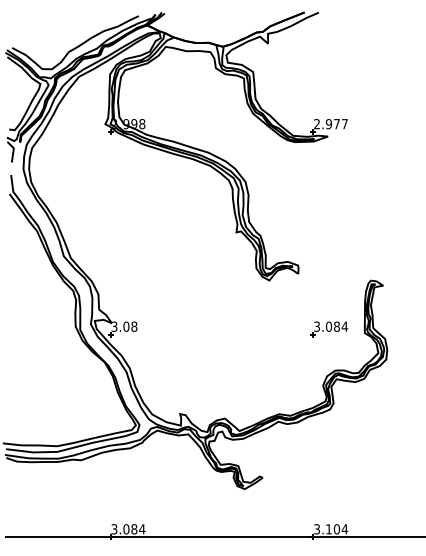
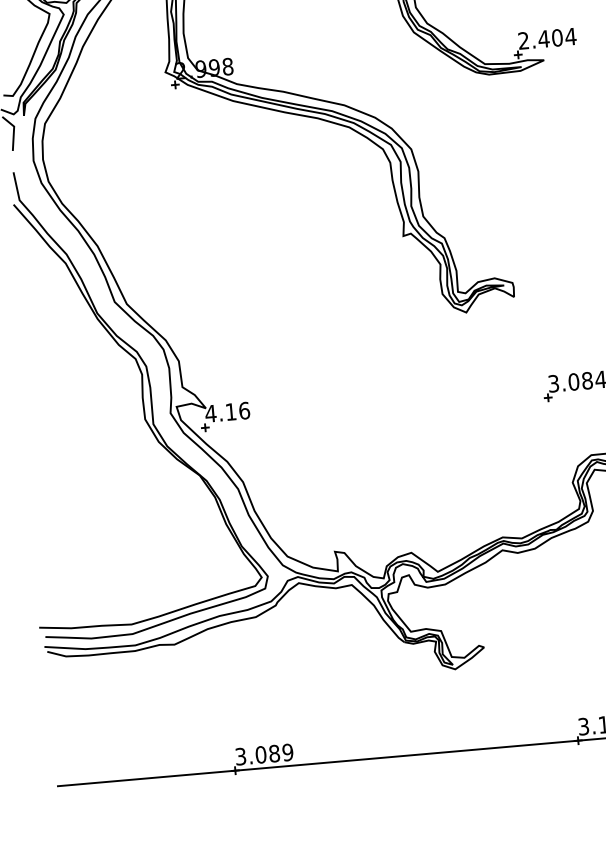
text: (336, 124) -> (556, 38), 2.977 -> 2.404
text: (124, 326) -> (227, 411), 3.08 -> 4.16
text: (142, 529) -> (288, 752), 3.084 -> 3.089

